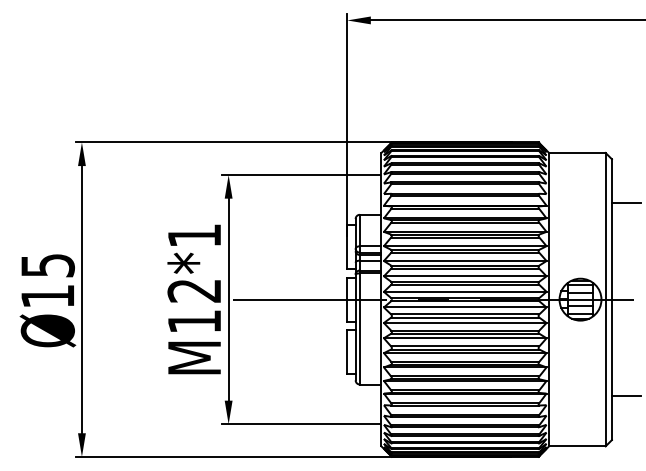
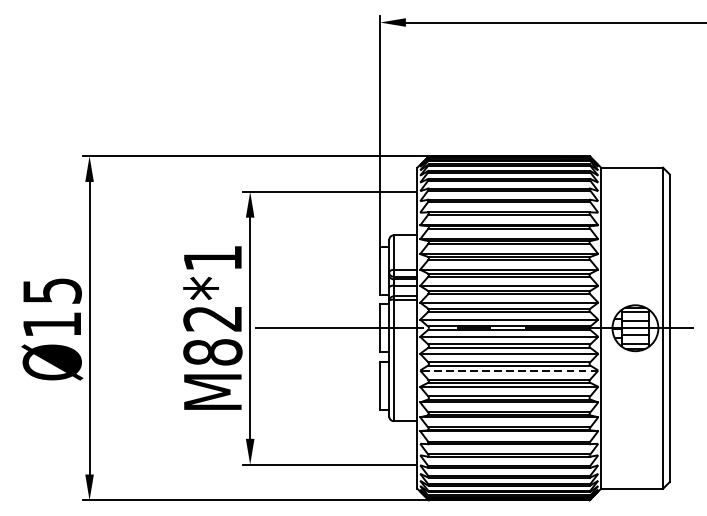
line: (626, 203) -> (685, 222), removed
text: (194, 321) -> (212, 352), M12*1 -> M82*1
line: (464, 338) -> (508, 370), solid -> dashed
line: (626, 396) -> (685, 434), removed

